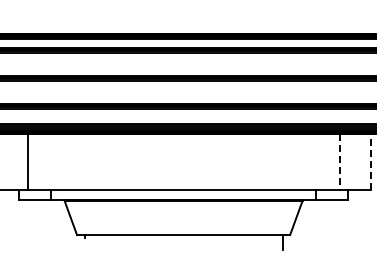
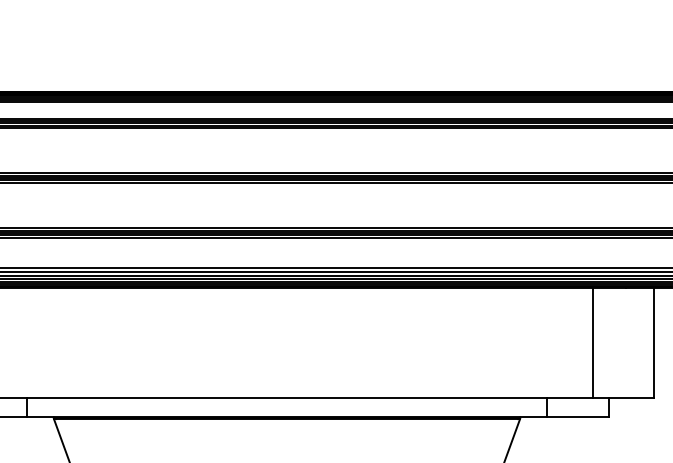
line: (370, 161) -> (653, 341), dashed -> solid
line: (339, 162) -> (592, 343), dashed -> solid

